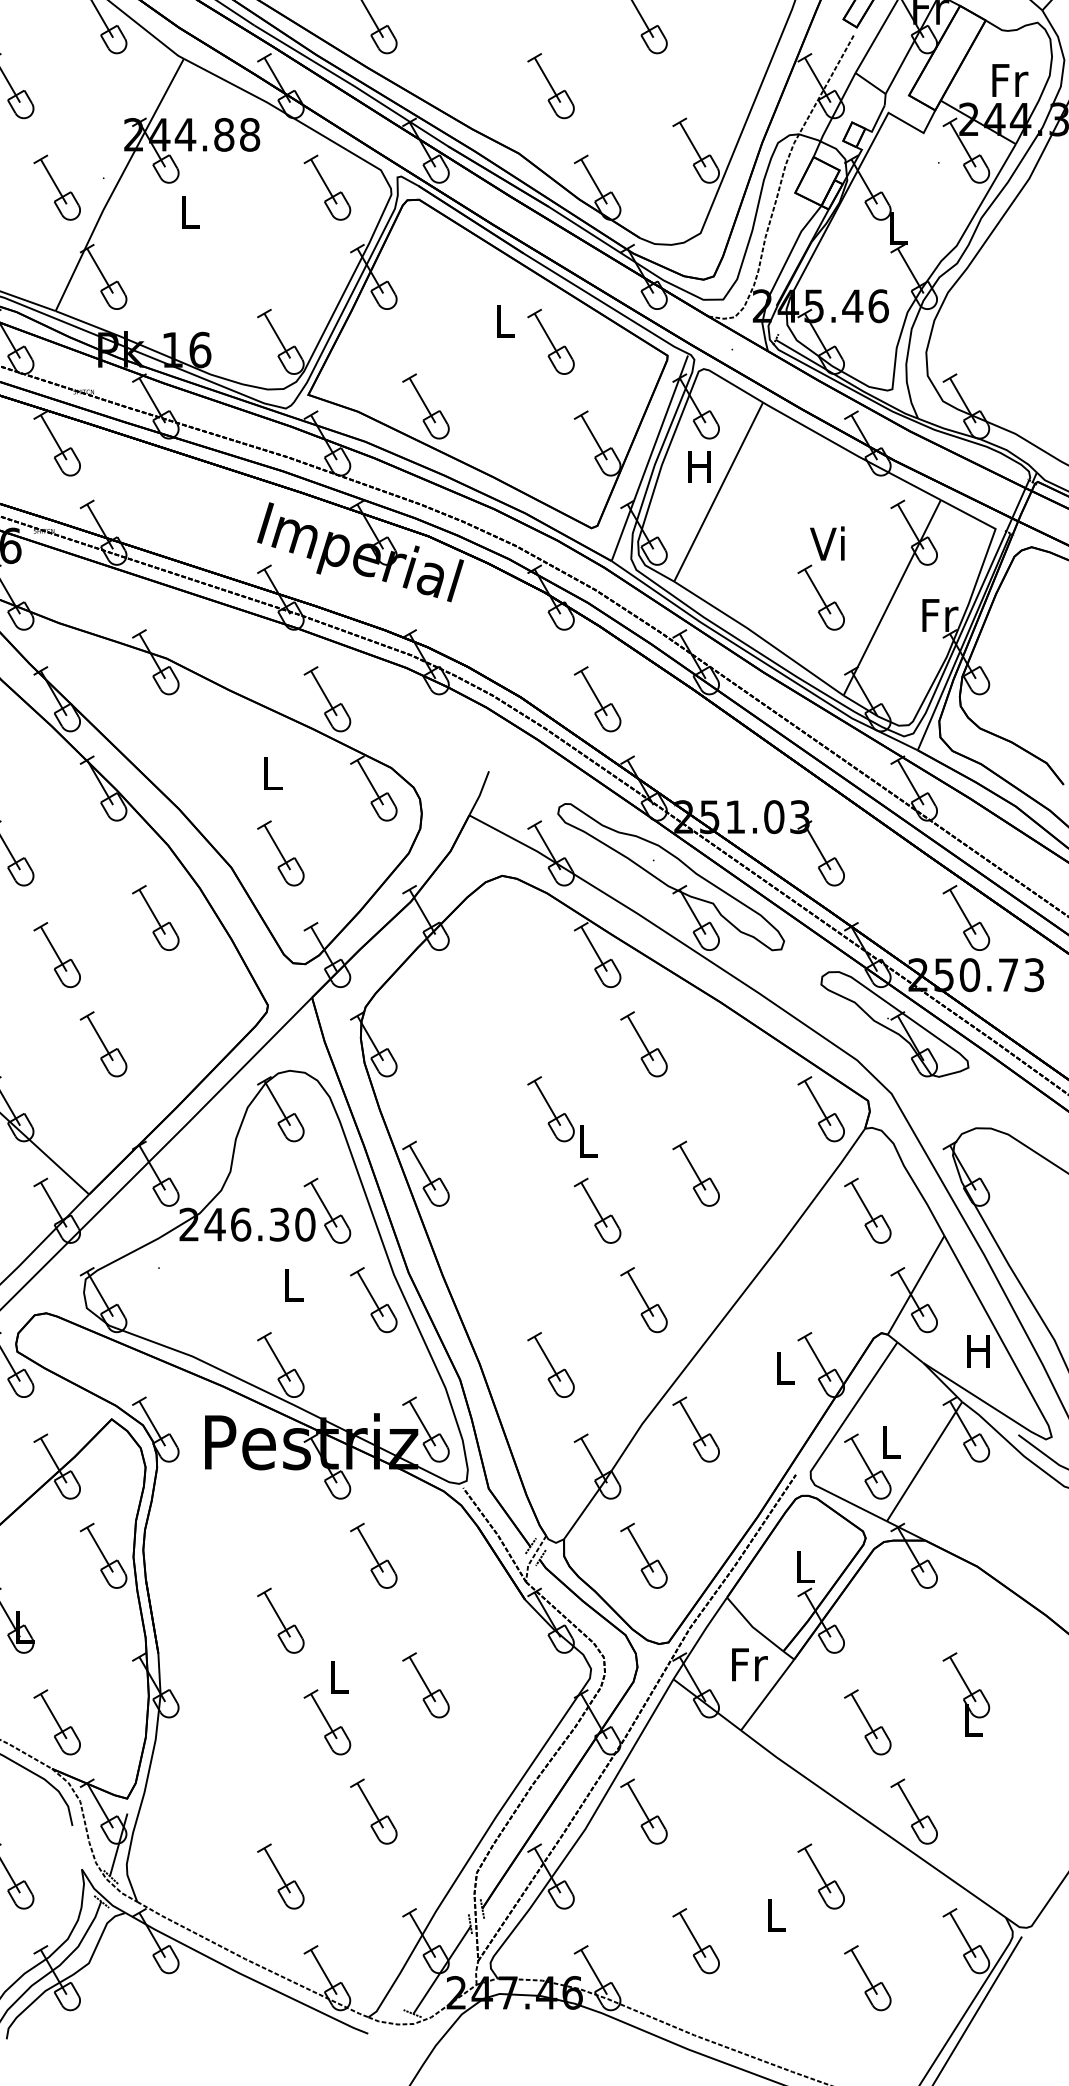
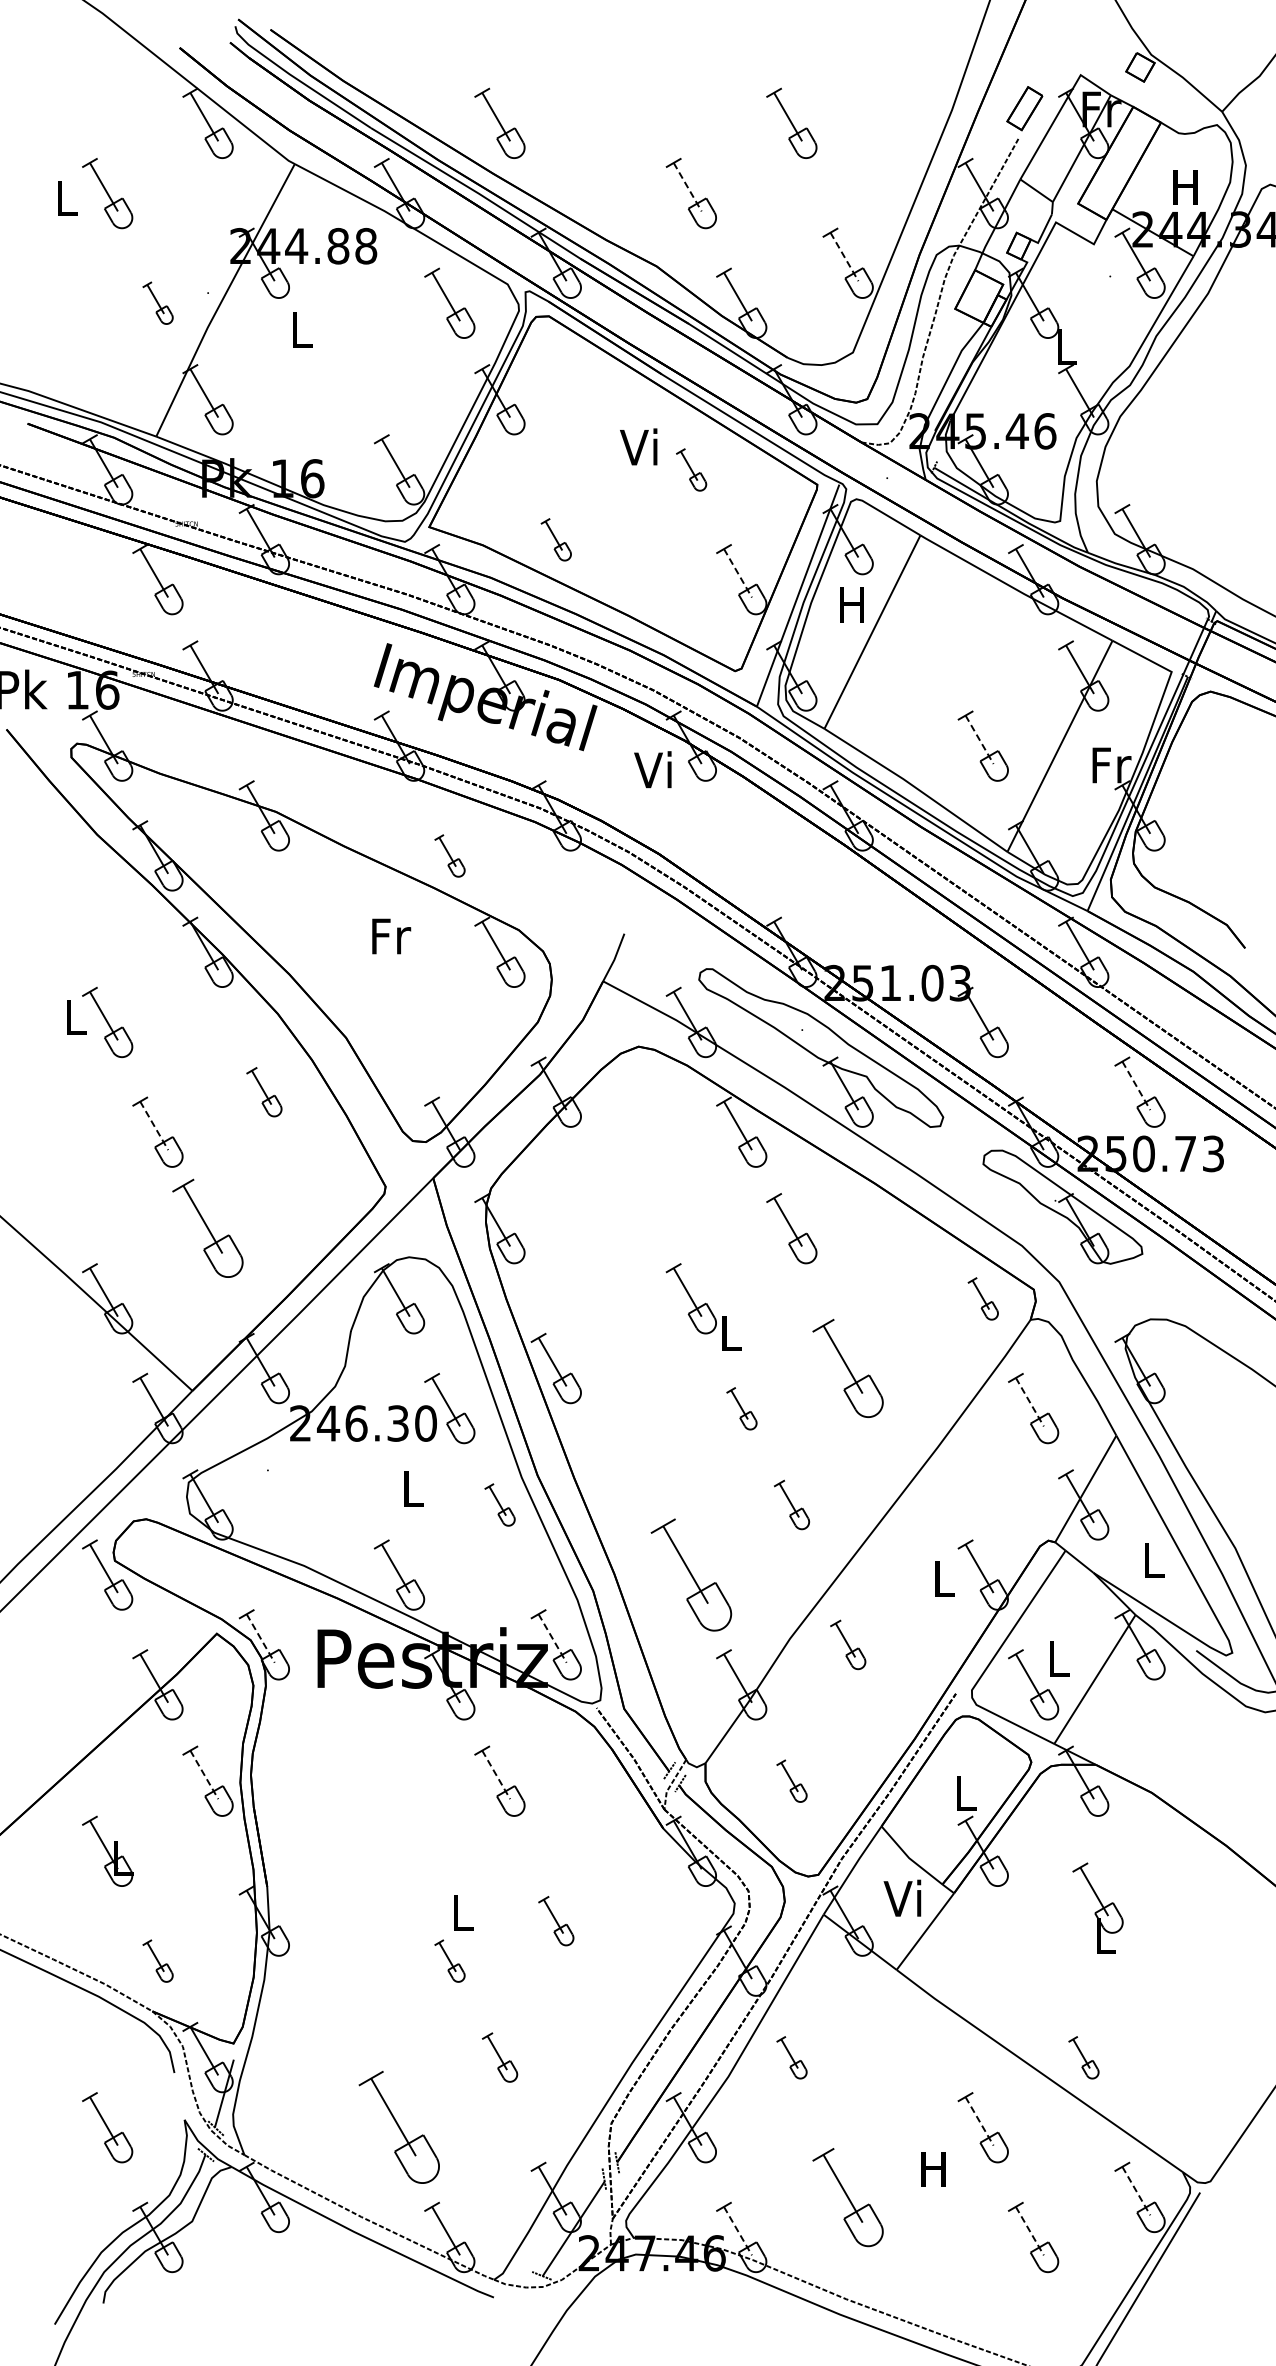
line: (547, 80) -> (687, 187), solid -> dashed
text: (1010, 80) -> (1187, 187), Fr -> H
line: (692, 144) -> (844, 256), solid -> dashed
part: (56, 186) -> (157, 302), size x0.6
text: (502, 320) -> (638, 446), L -> Vi
part: (551, 341) -> (691, 469), size x0.6
part: (425, 406) -> (555, 539), size x0.6
line: (594, 437) -> (738, 573), solid -> dashed
text: (826, 543) -> (652, 769), moved
line: (817, 591) -> (979, 739), solid -> dashed
part: (327, 698) -> (449, 855), size x0.6
part: (597, 698) -> (741, 855), removed
text: (273, 773) -> (391, 936), L -> Fr
part: (280, 853) -> (399, 1022), removed
line: (963, 911) -> (1136, 1085), solid -> dashed
part: (154, 917) -> (263, 1091), size x0.7
line: (54, 948) -> (154, 1125), solid -> dashed
part: (103, 1044) -> (207, 1228), size x1.4
part: (820, 1108) -> (982, 1298), size x0.6
part: (695, 1173) -> (847, 1368), size x1.4
line: (864, 1205) -> (1029, 1402), solid -> dashed
part: (597, 1210) -> (741, 1408), size x0.6
part: (373, 1299) -> (499, 1504), size x0.6
part: (643, 1299) -> (791, 1504), size x0.7
text: (977, 1351) -> (1152, 1560), H -> L
part: (550, 1364) -> (690, 1574), size x1.6
line: (152, 1423) -> (260, 1638), solid -> dashed
line: (422, 1423) -> (552, 1638), solid -> dashed
part: (695, 1429) -> (847, 1644), size x0.7
line: (100, 1549) -> (204, 1774), solid -> dashed
line: (370, 1549) -> (496, 1774), solid -> dashed
part: (643, 1555) -> (791, 1780), size x0.6
part: (280, 1619) -> (399, 1850), removed
text: (748, 1663) -> (904, 1897), Fr -> Vi
part: (425, 1684) -> (555, 1920), size x0.7
part: (965, 1693) -> (1097, 1907), moved
part: (56, 1721) -> (157, 1960), size x0.6
part: (327, 1721) -> (449, 1960), size x0.6
part: (867, 1721) -> (1033, 1960), removed
part: (373, 1811) -> (499, 2057), size x0.7
part: (643, 1811) -> (791, 2057), size x0.6
part: (913, 1811) -> (1083, 2057), size x0.6
line: (817, 1870) -> (979, 2121), solid -> dashed
part: (280, 1876) -> (399, 2127), size x1.6
text: (775, 1915) -> (933, 2169), L -> H
line: (963, 1935) -> (1136, 2191), solid -> dashed
part: (695, 1940) -> (847, 2196), size x1.4
line: (593, 1972) -> (737, 2231), solid -> dashed
line: (864, 1972) -> (1029, 2231), solid -> dashed

